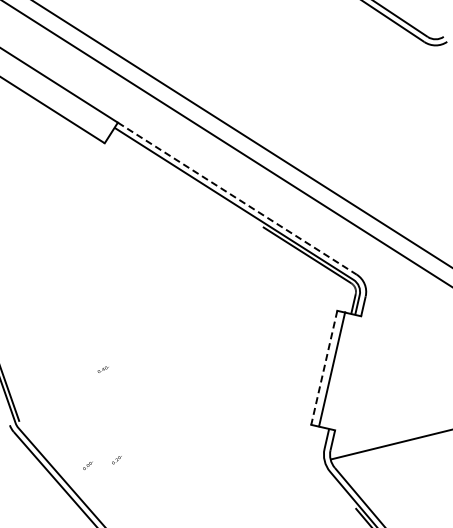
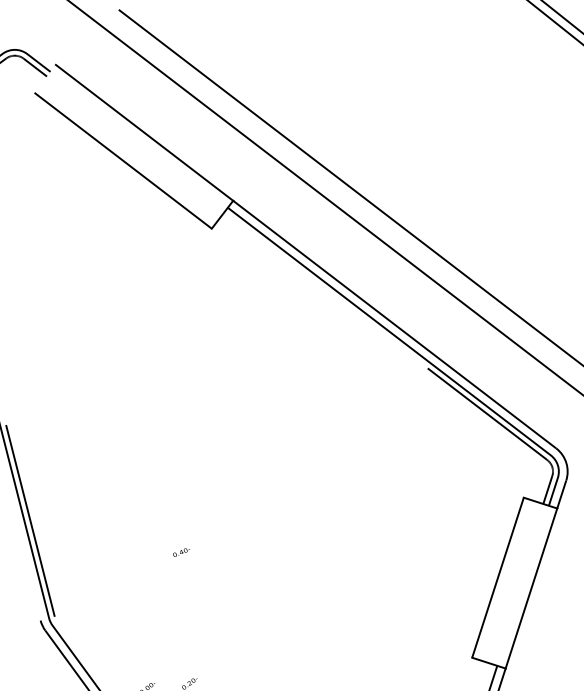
line: (237, 198) -> (394, 324), dashed -> solid
line: (324, 368) -> (498, 578), dashed -> solid
line: (332, 369) -> (531, 588), moved

